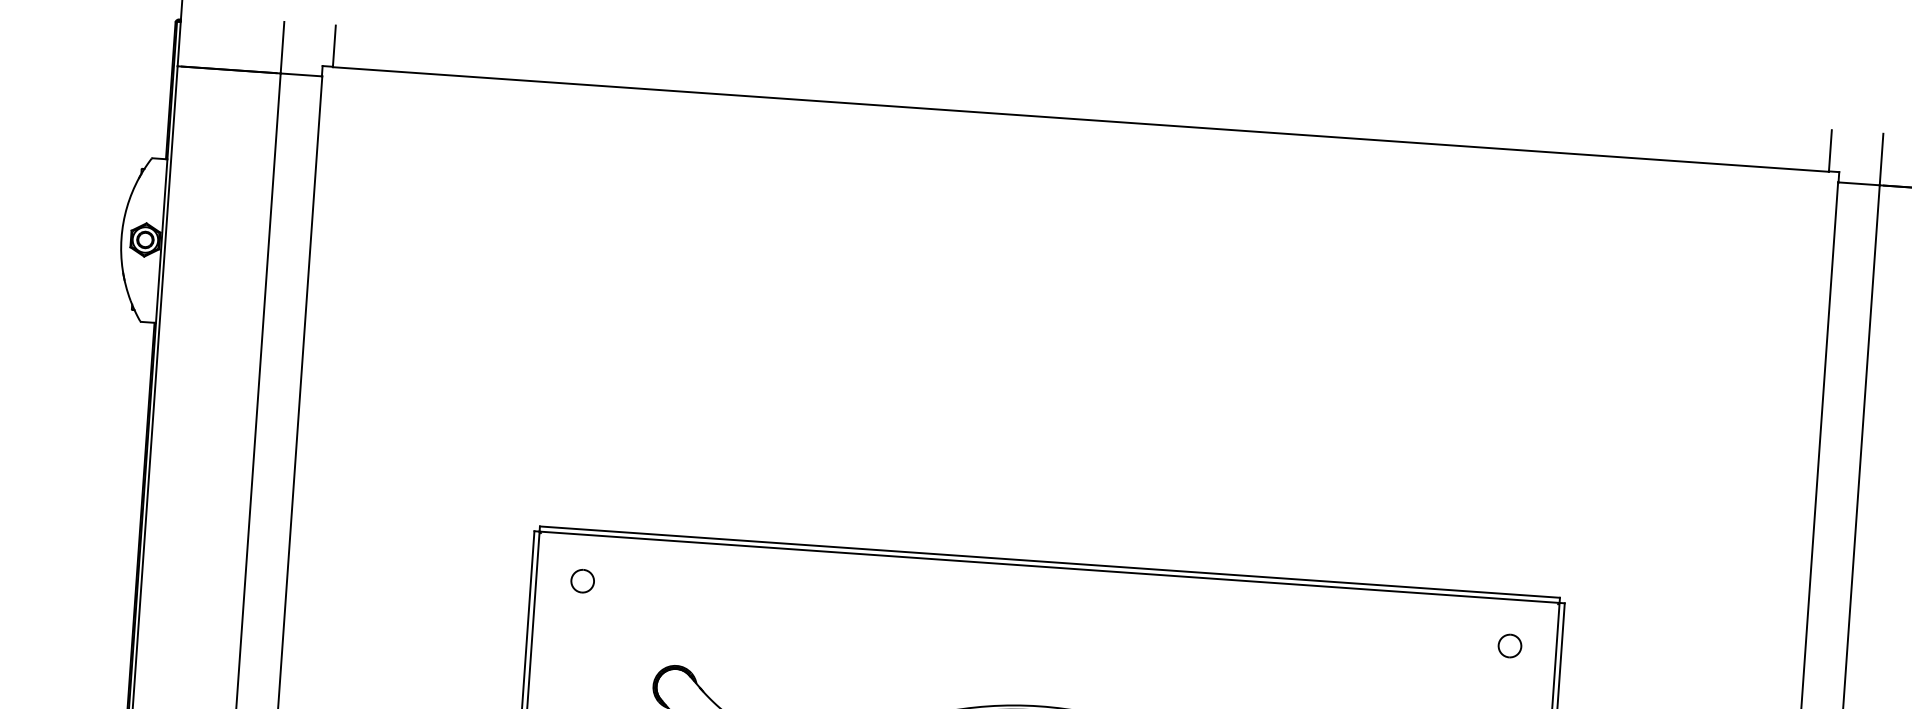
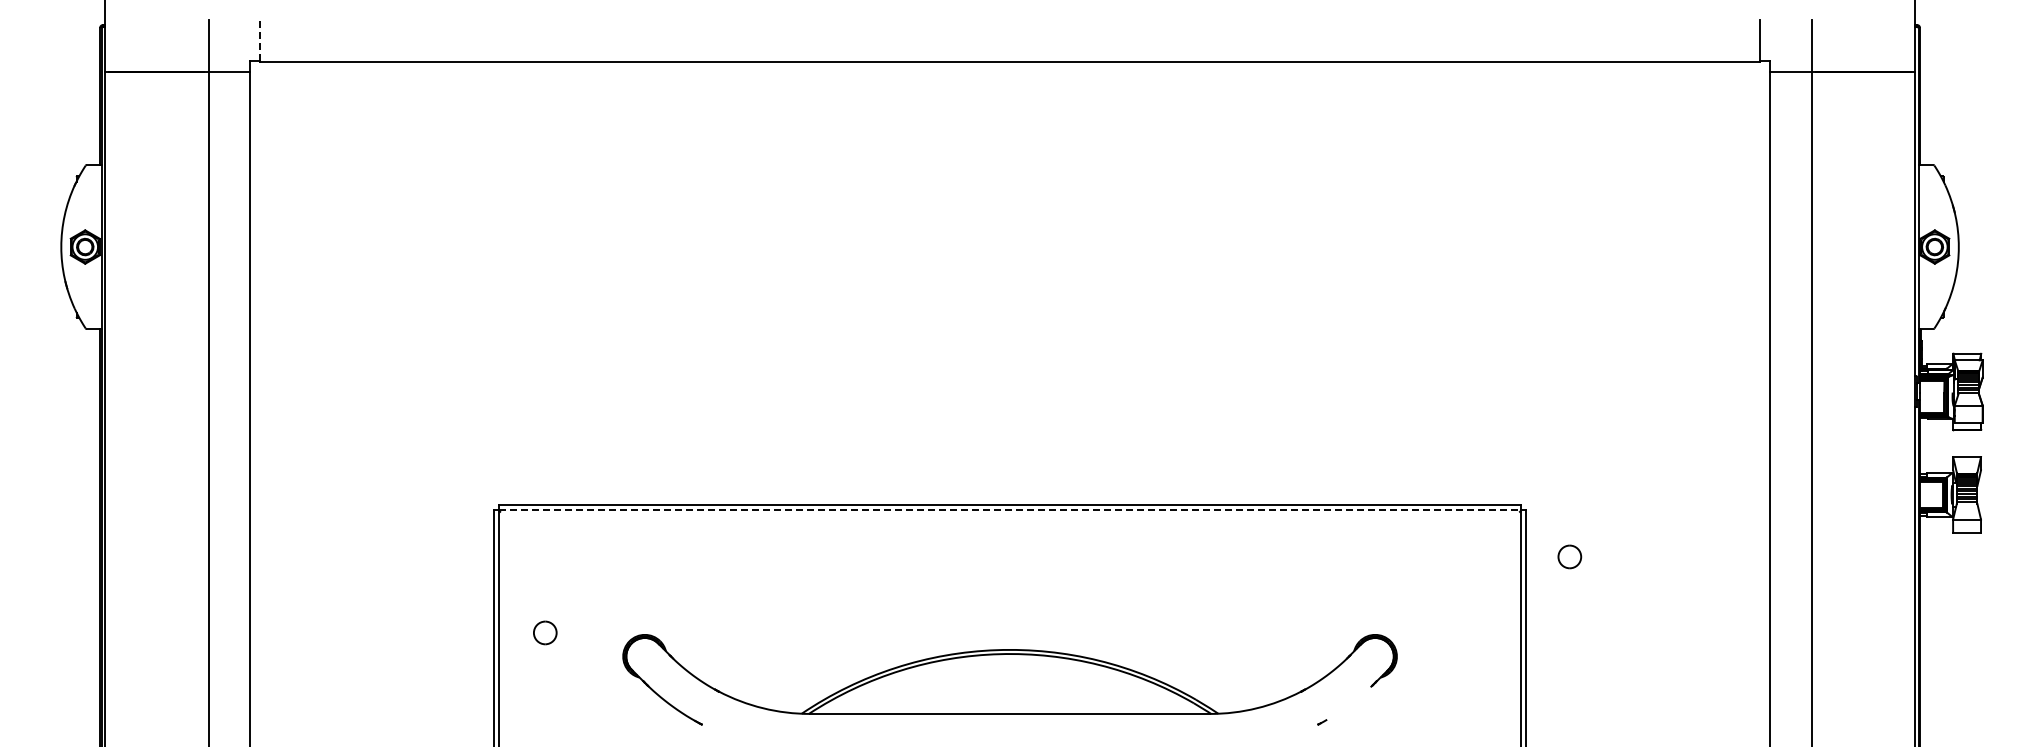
line: (334, 46) -> (260, 40), solid -> dashed
line: (1050, 567) -> (1010, 510), solid -> dashed
part: (582, 580) -> (545, 632), moved
part: (1509, 645) -> (1569, 556), moved

